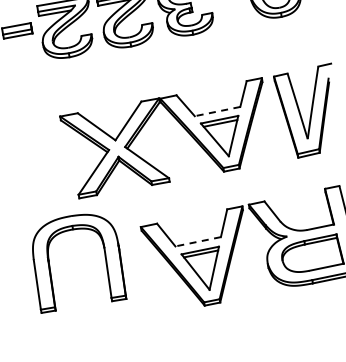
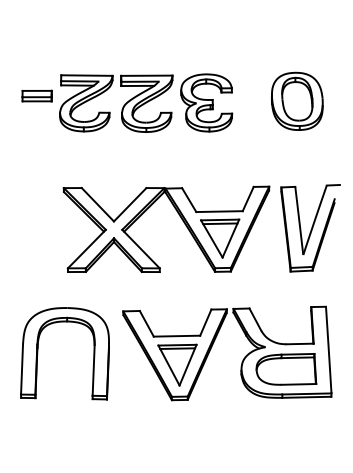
line: (217, 111) -> (219, 211), dashed -> solid
line: (197, 242) -> (176, 336), dashed -> solid
part: (50, 266) -> (38, 353), moved

